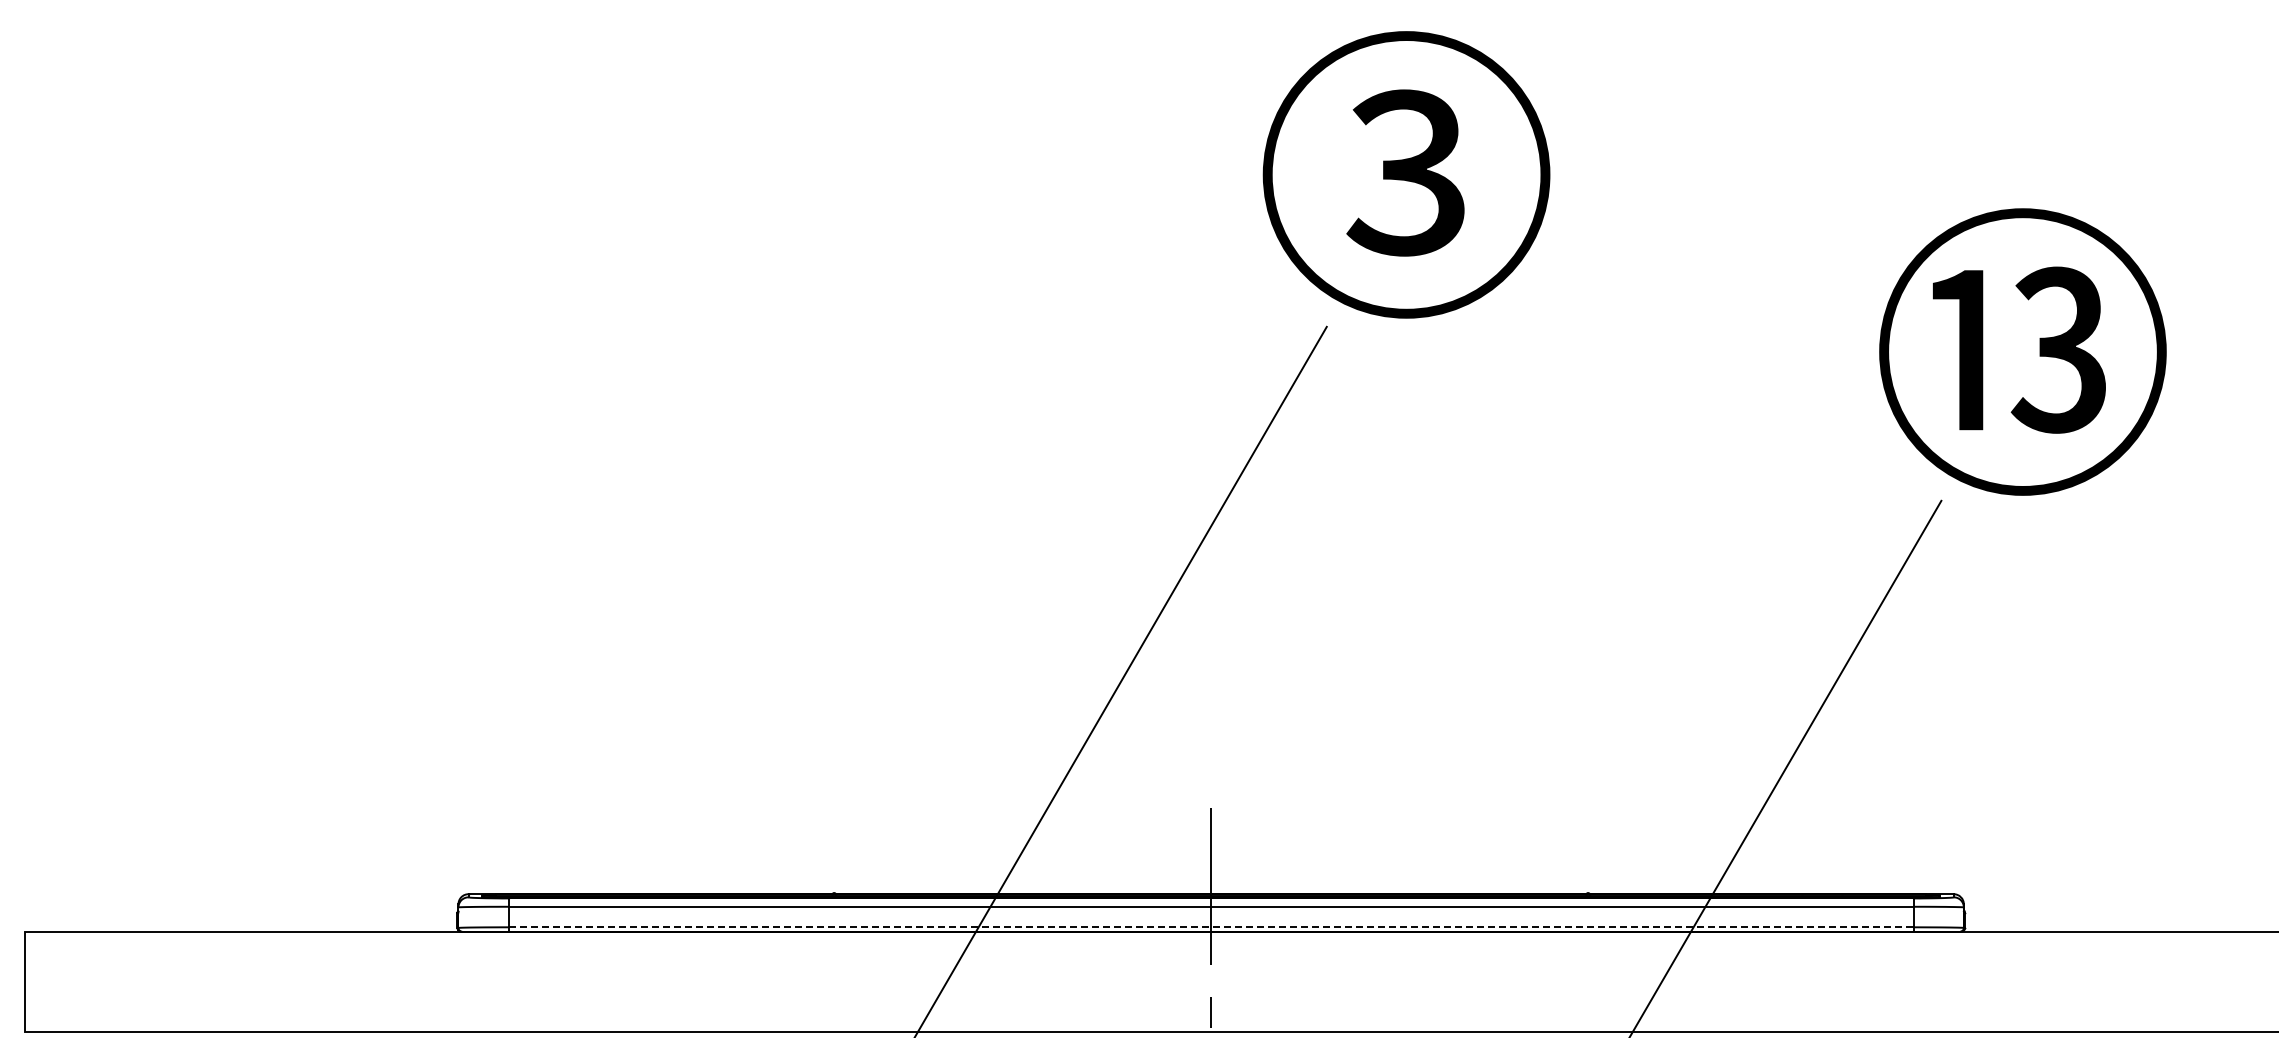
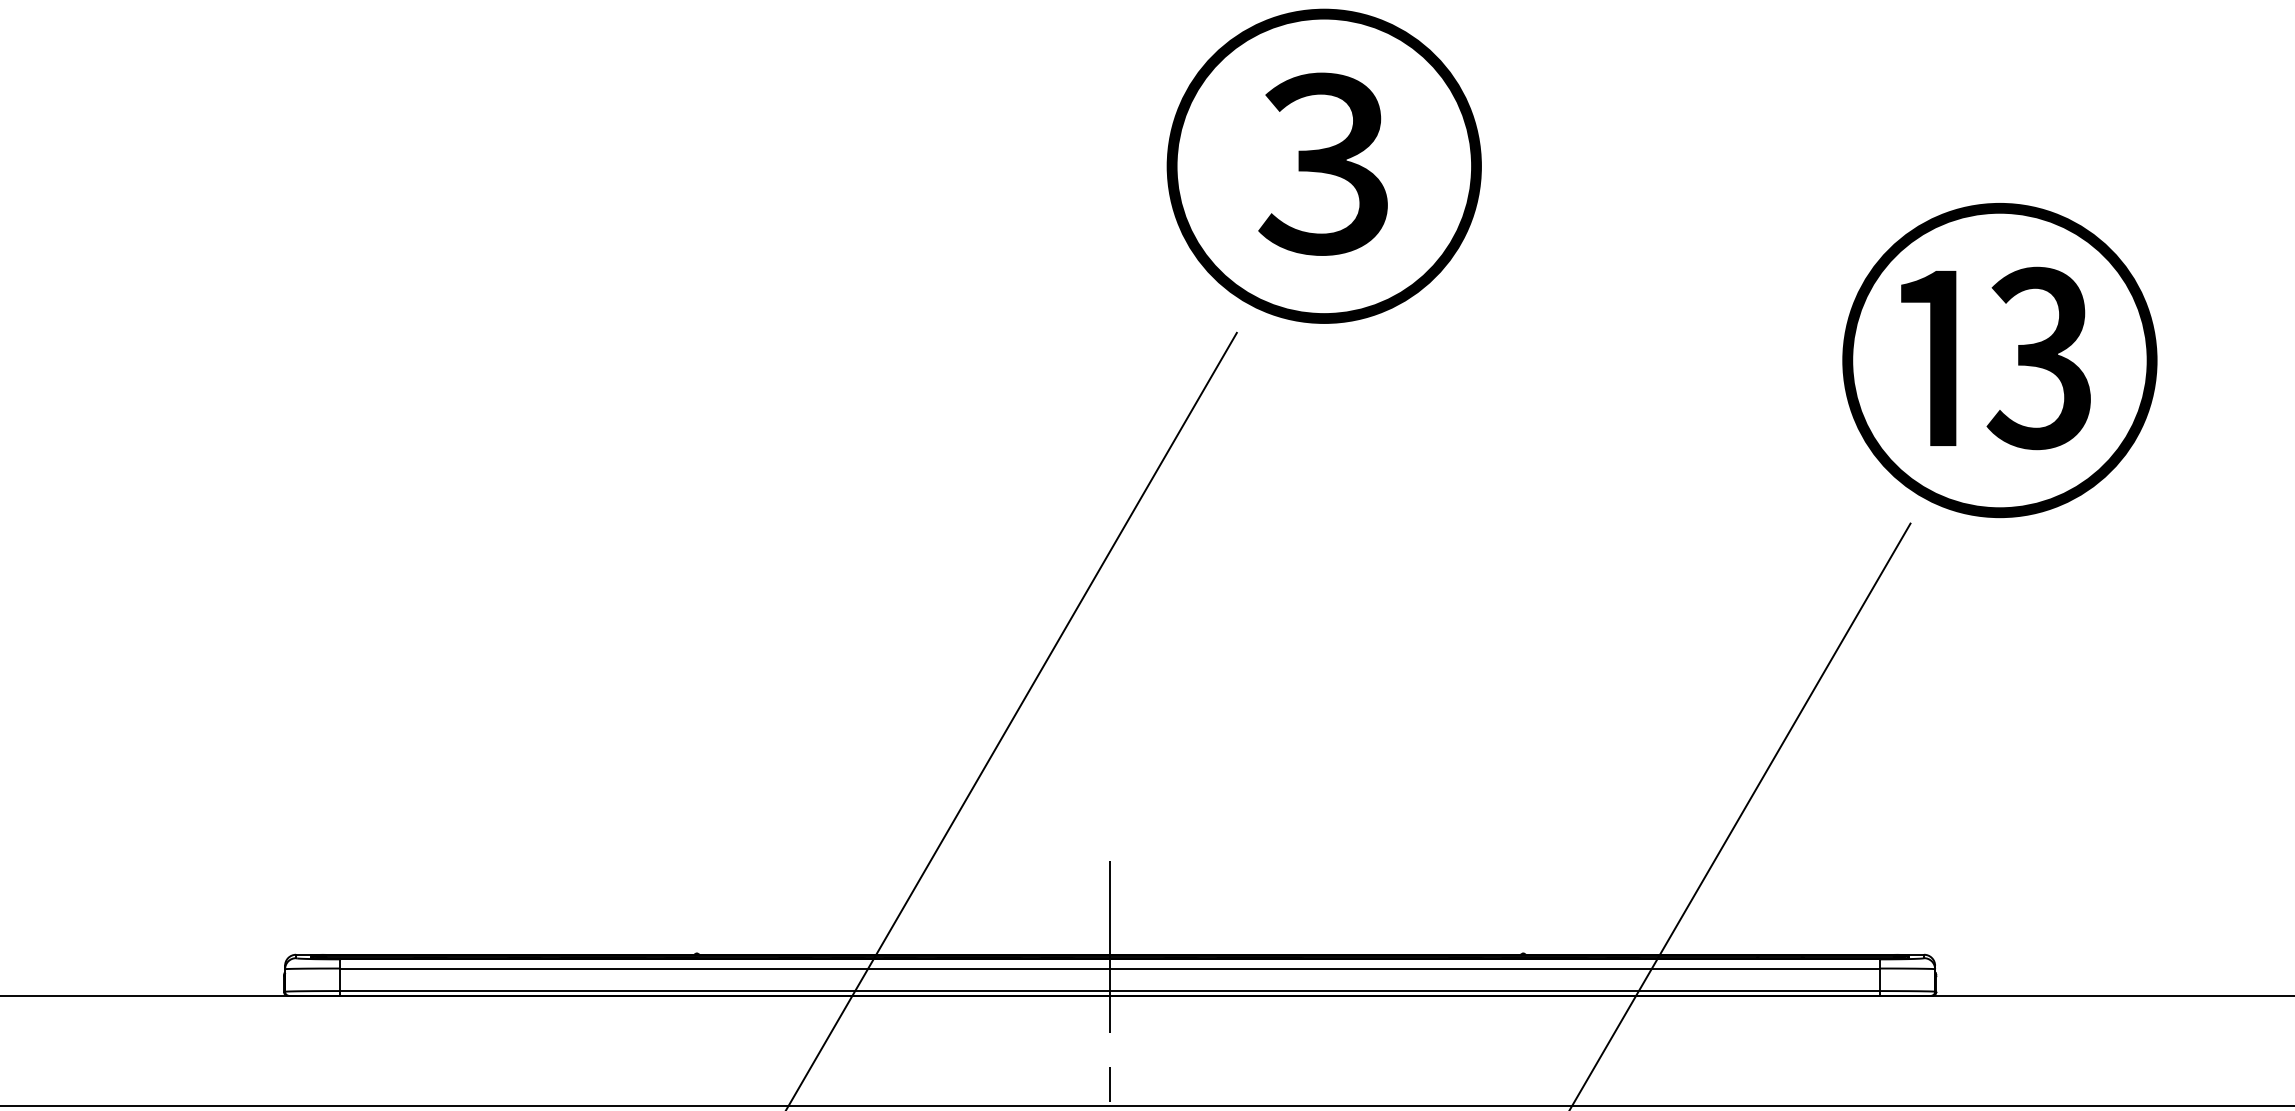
line: (1211, 927) -> (1110, 991), dashed -> solid

